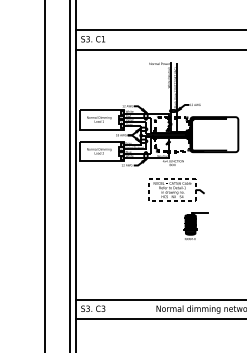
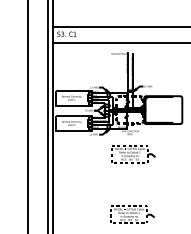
part: (195, 225) -> (148, 182), removed
part: (175, 265) -> (132, 214), added

